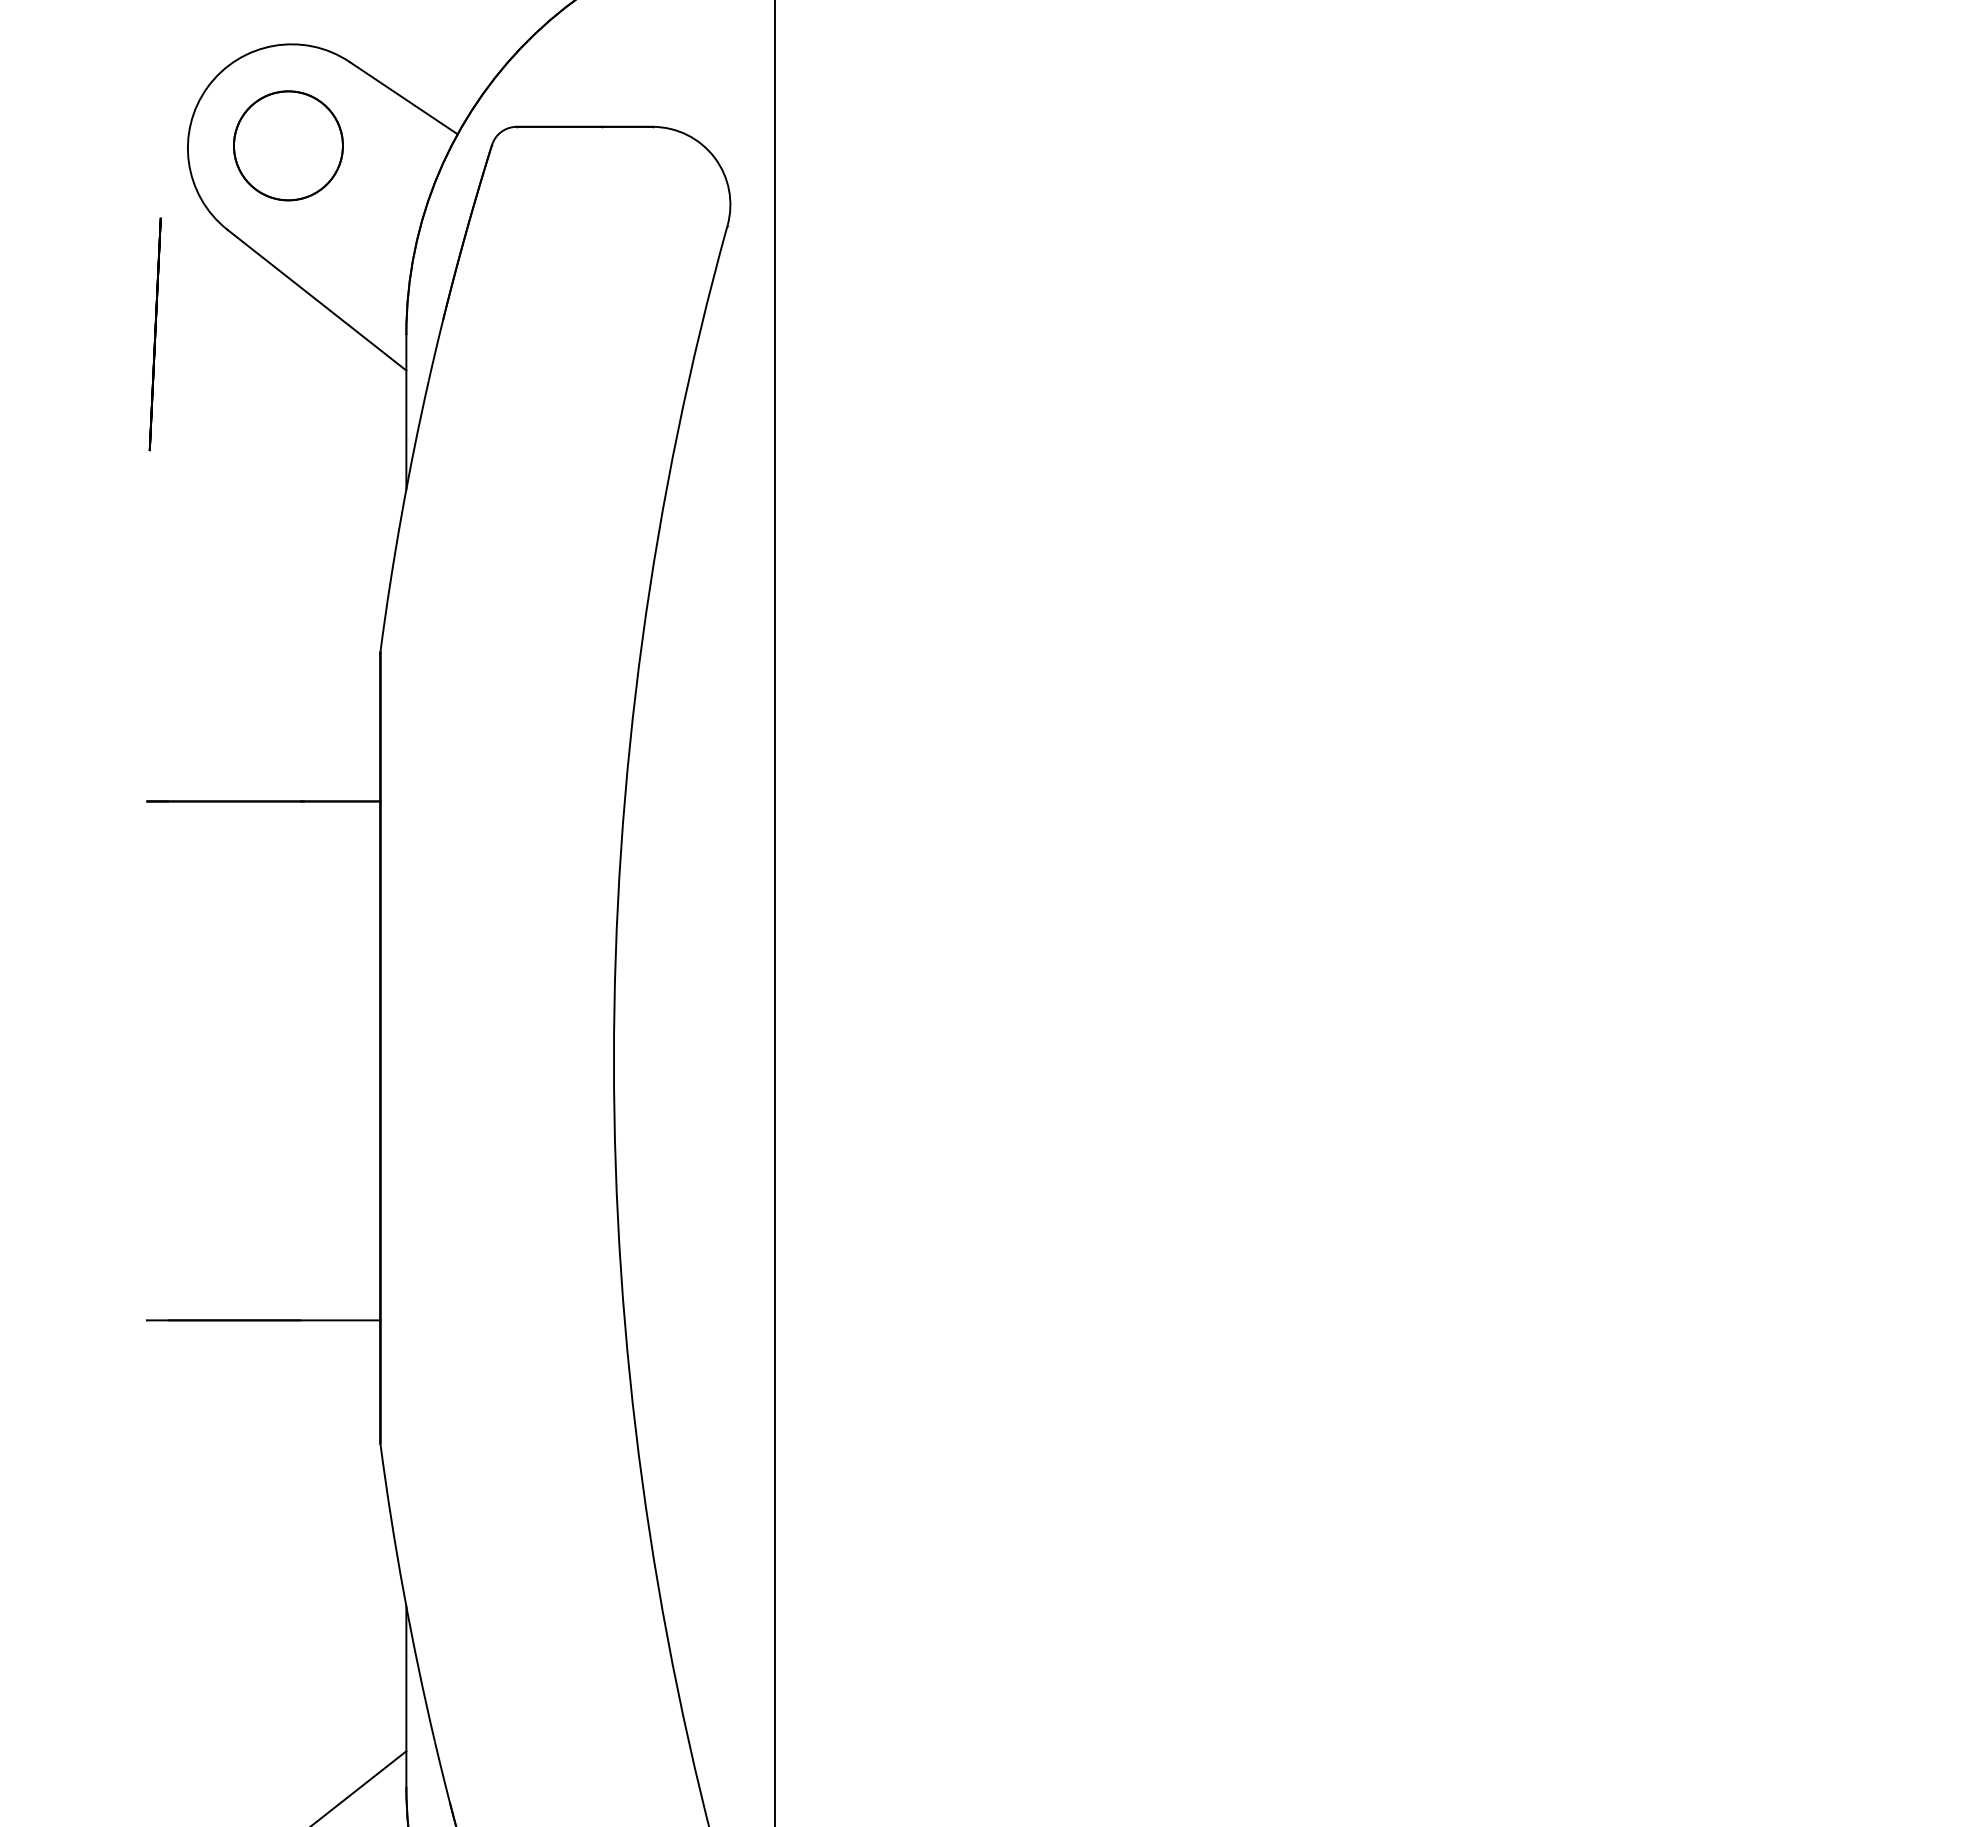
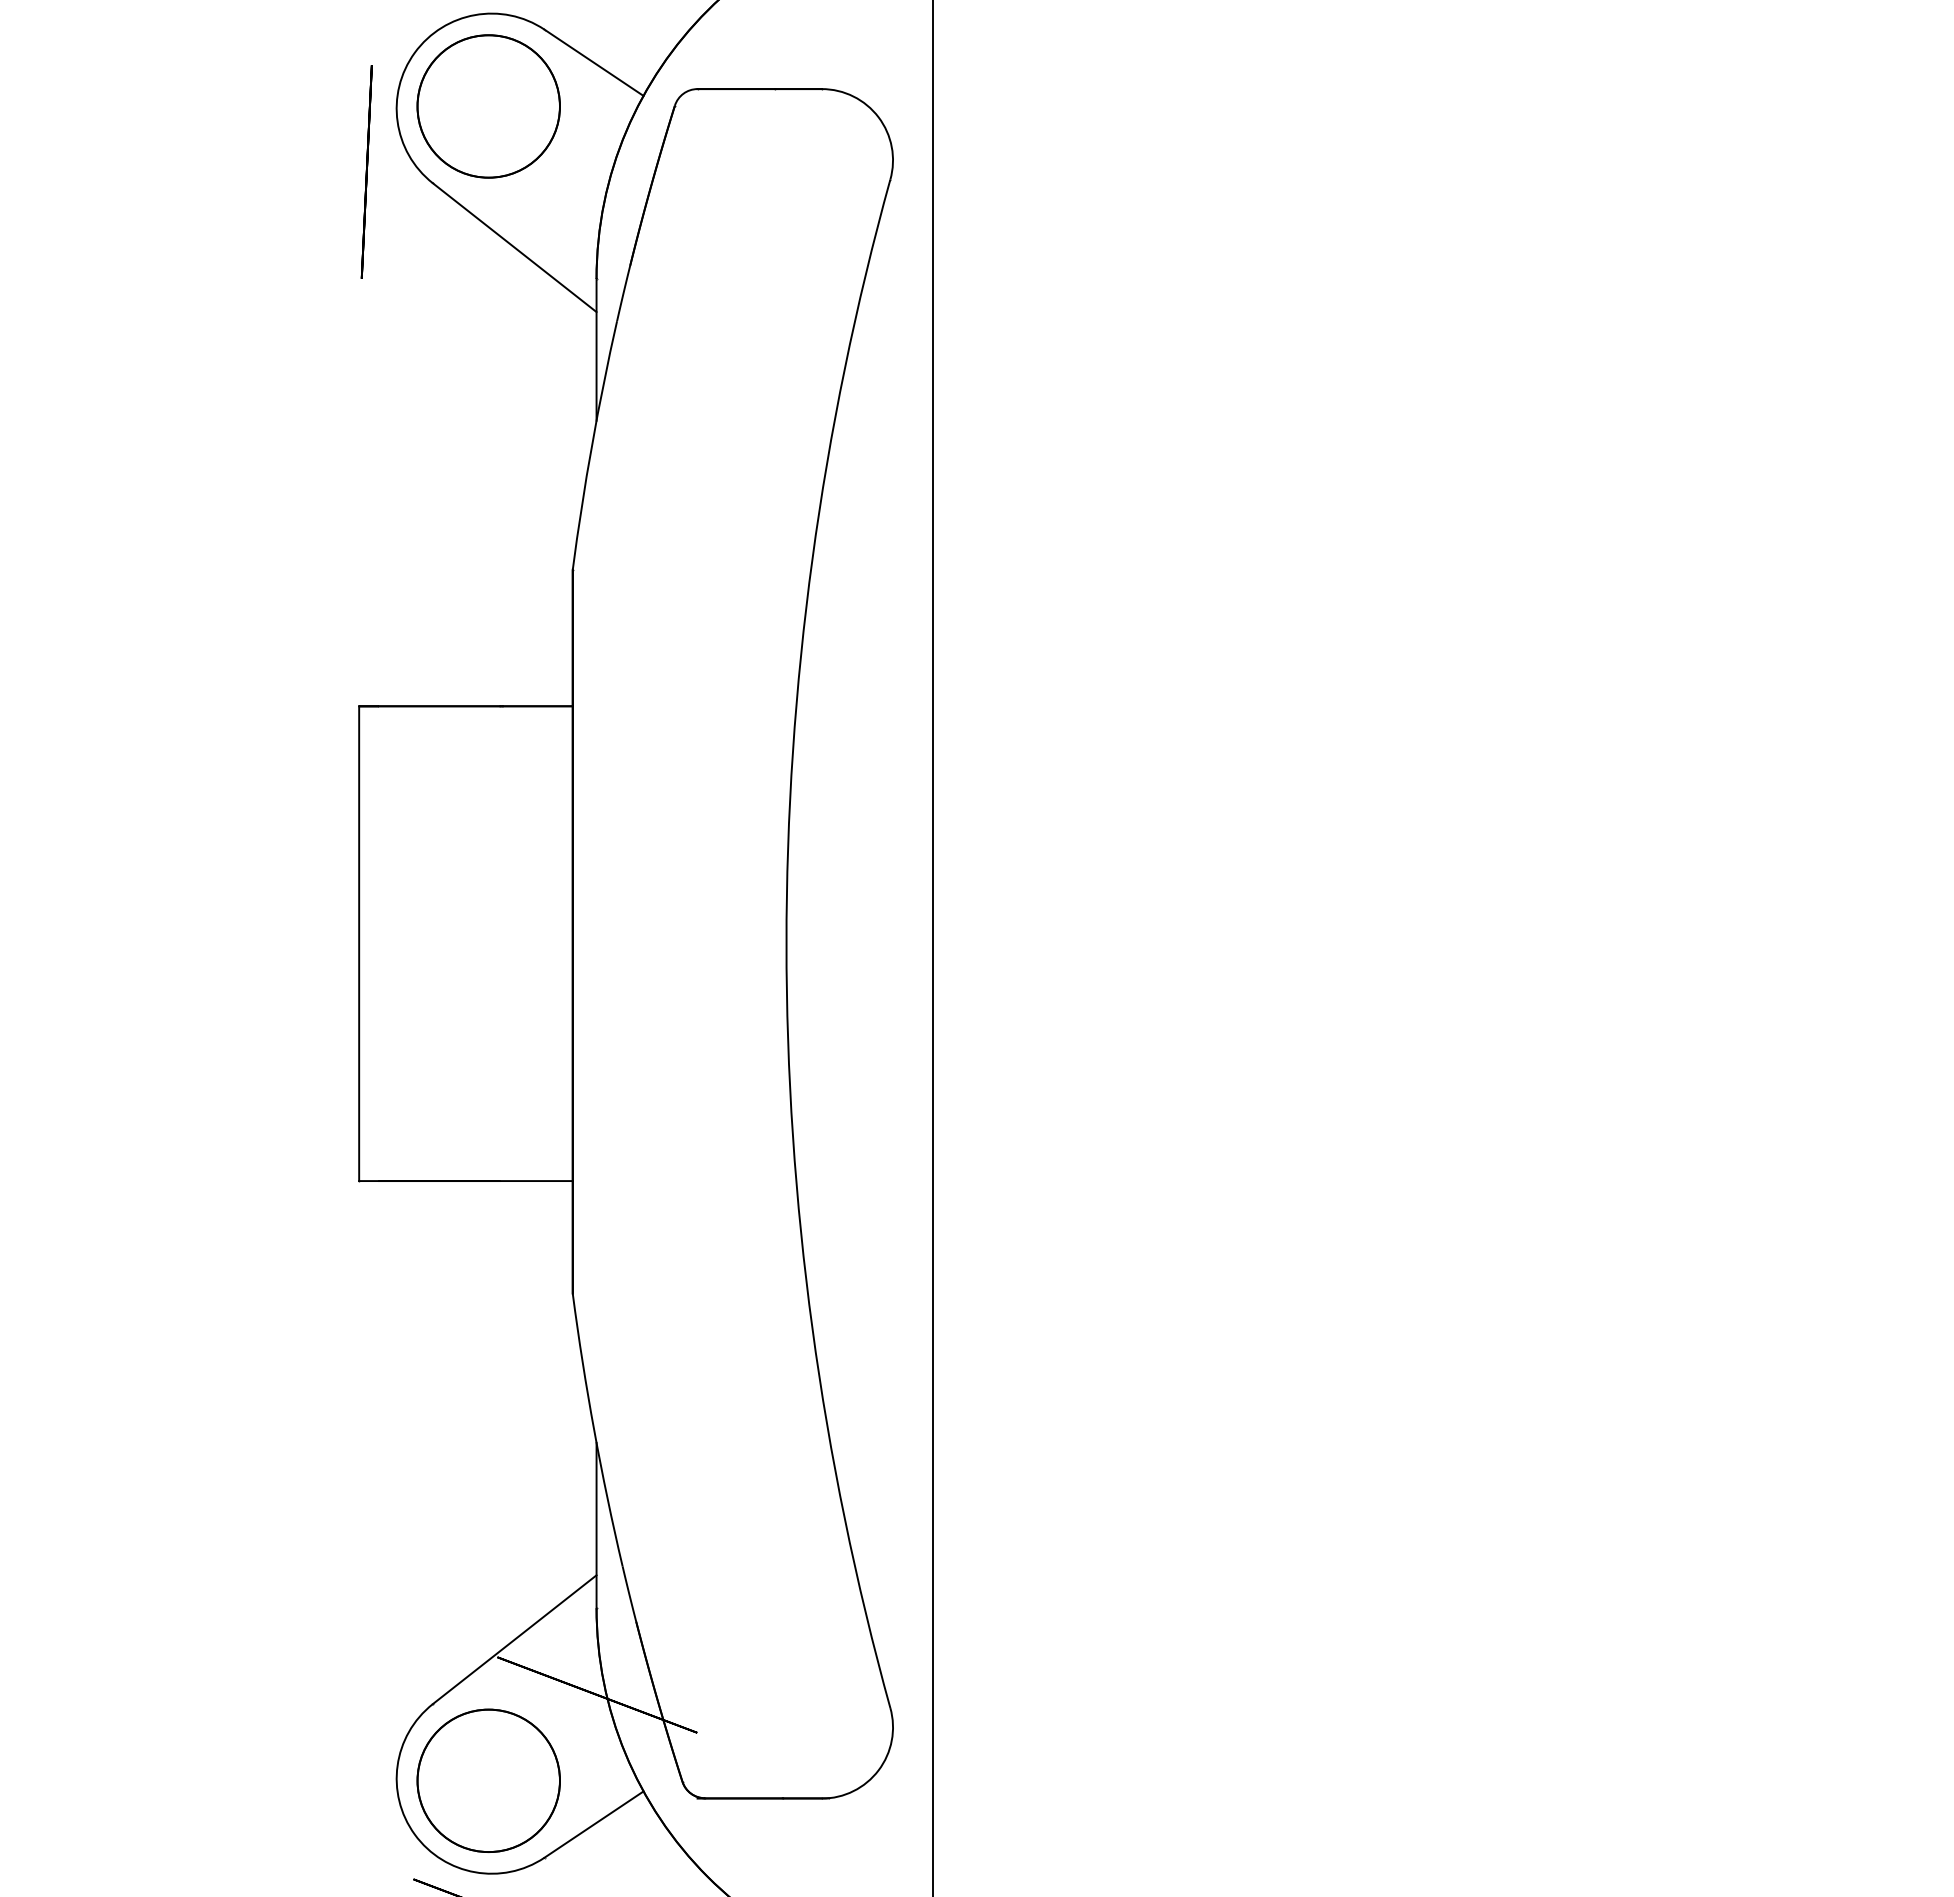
circle: (288, 145) -> (488, 106), size x1.43
line: (154, 333) -> (366, 171), moved
line: (147, 1060) -> (359, 943), added

